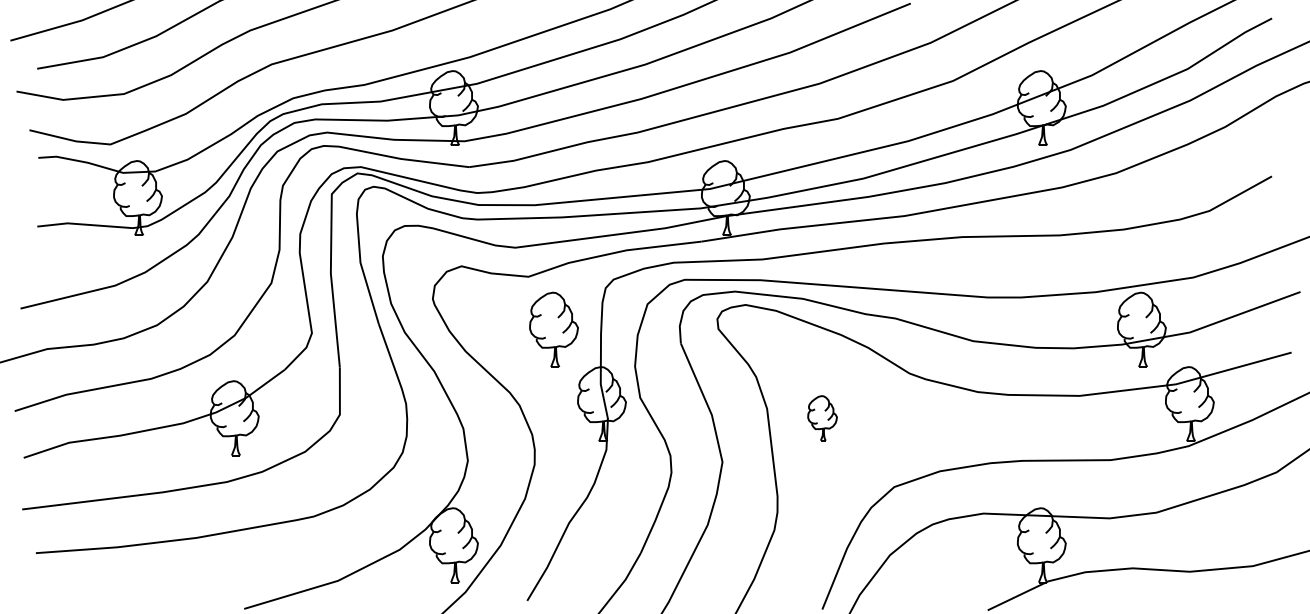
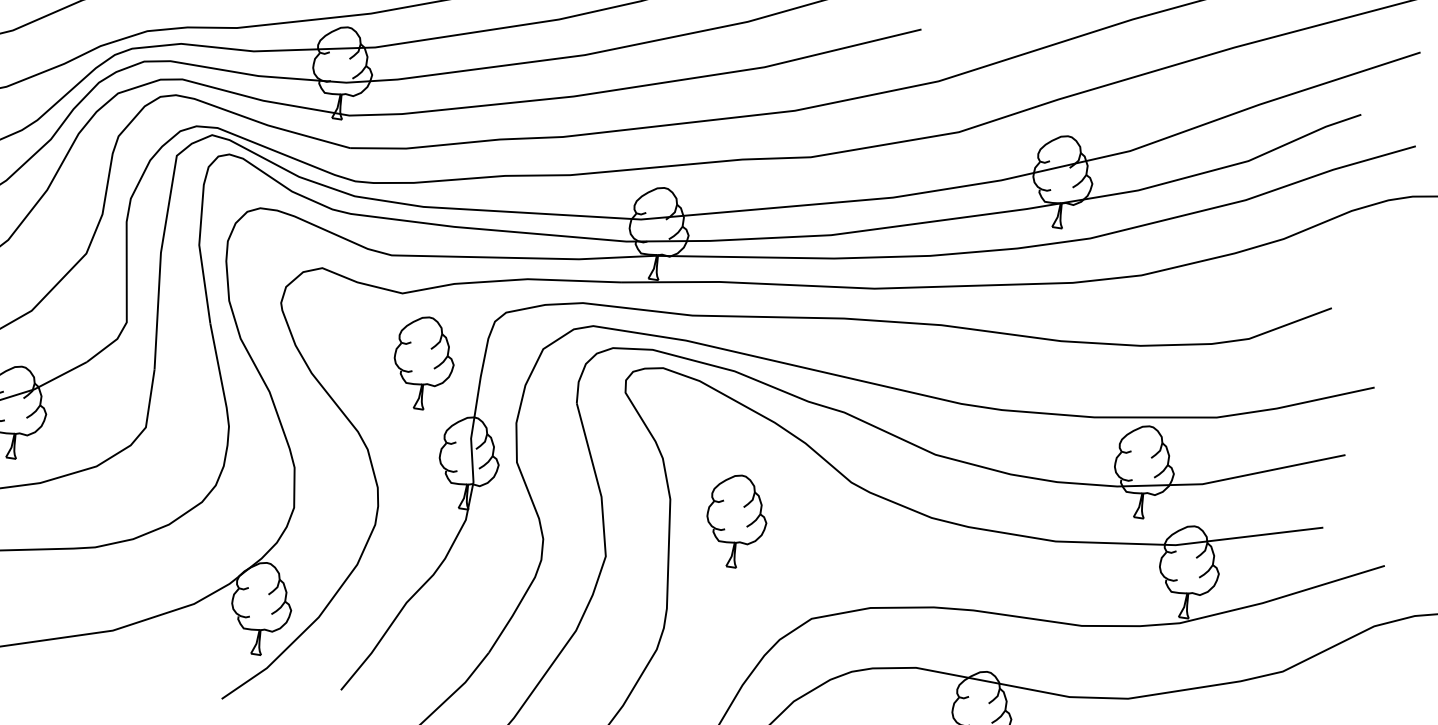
part: (822, 418) -> (736, 521), size x1.67

